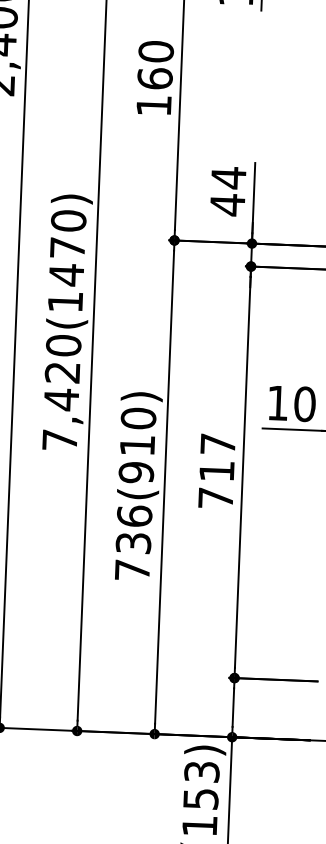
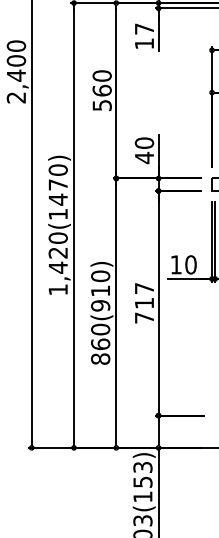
text: (152, 105) -> (101, 105), 160 -> 560
text: (228, 178) -> (144, 143), 44 -> 40
text: (58, 439) -> (57, 289), 7,420(1470) -> 1,420(1470)
text: (133, 541) -> (100, 343), 736(910) -> 860(910)

